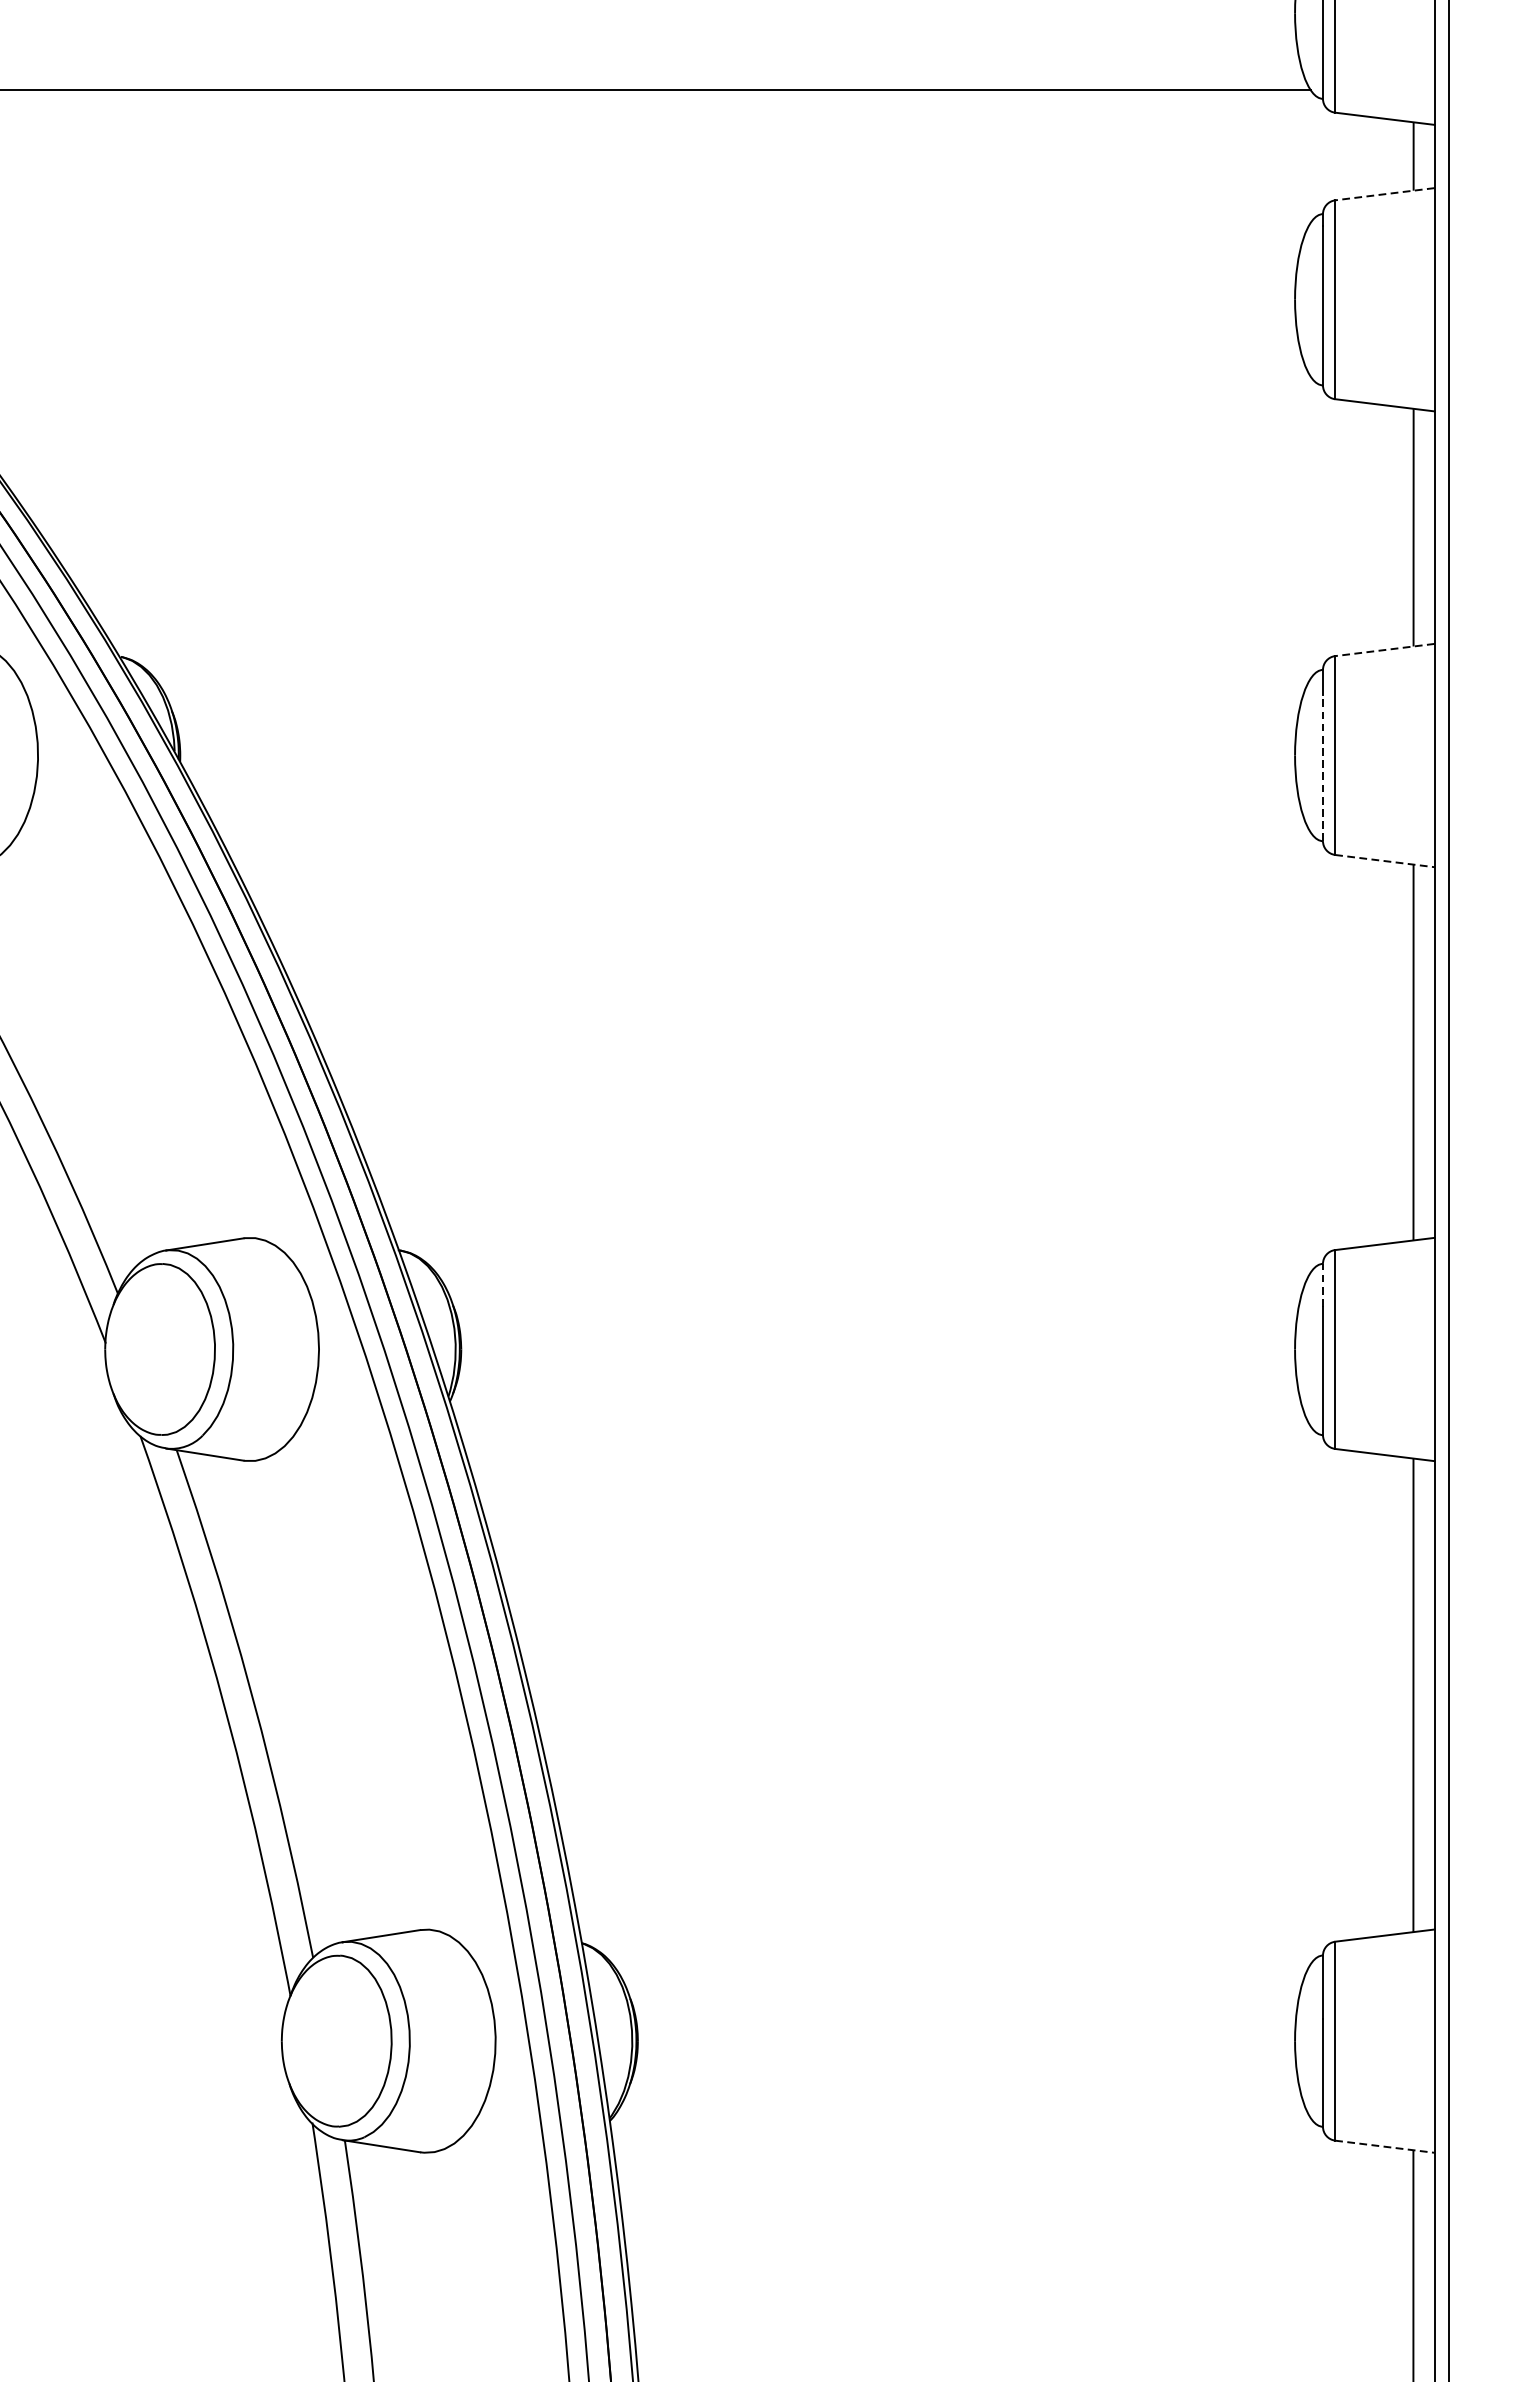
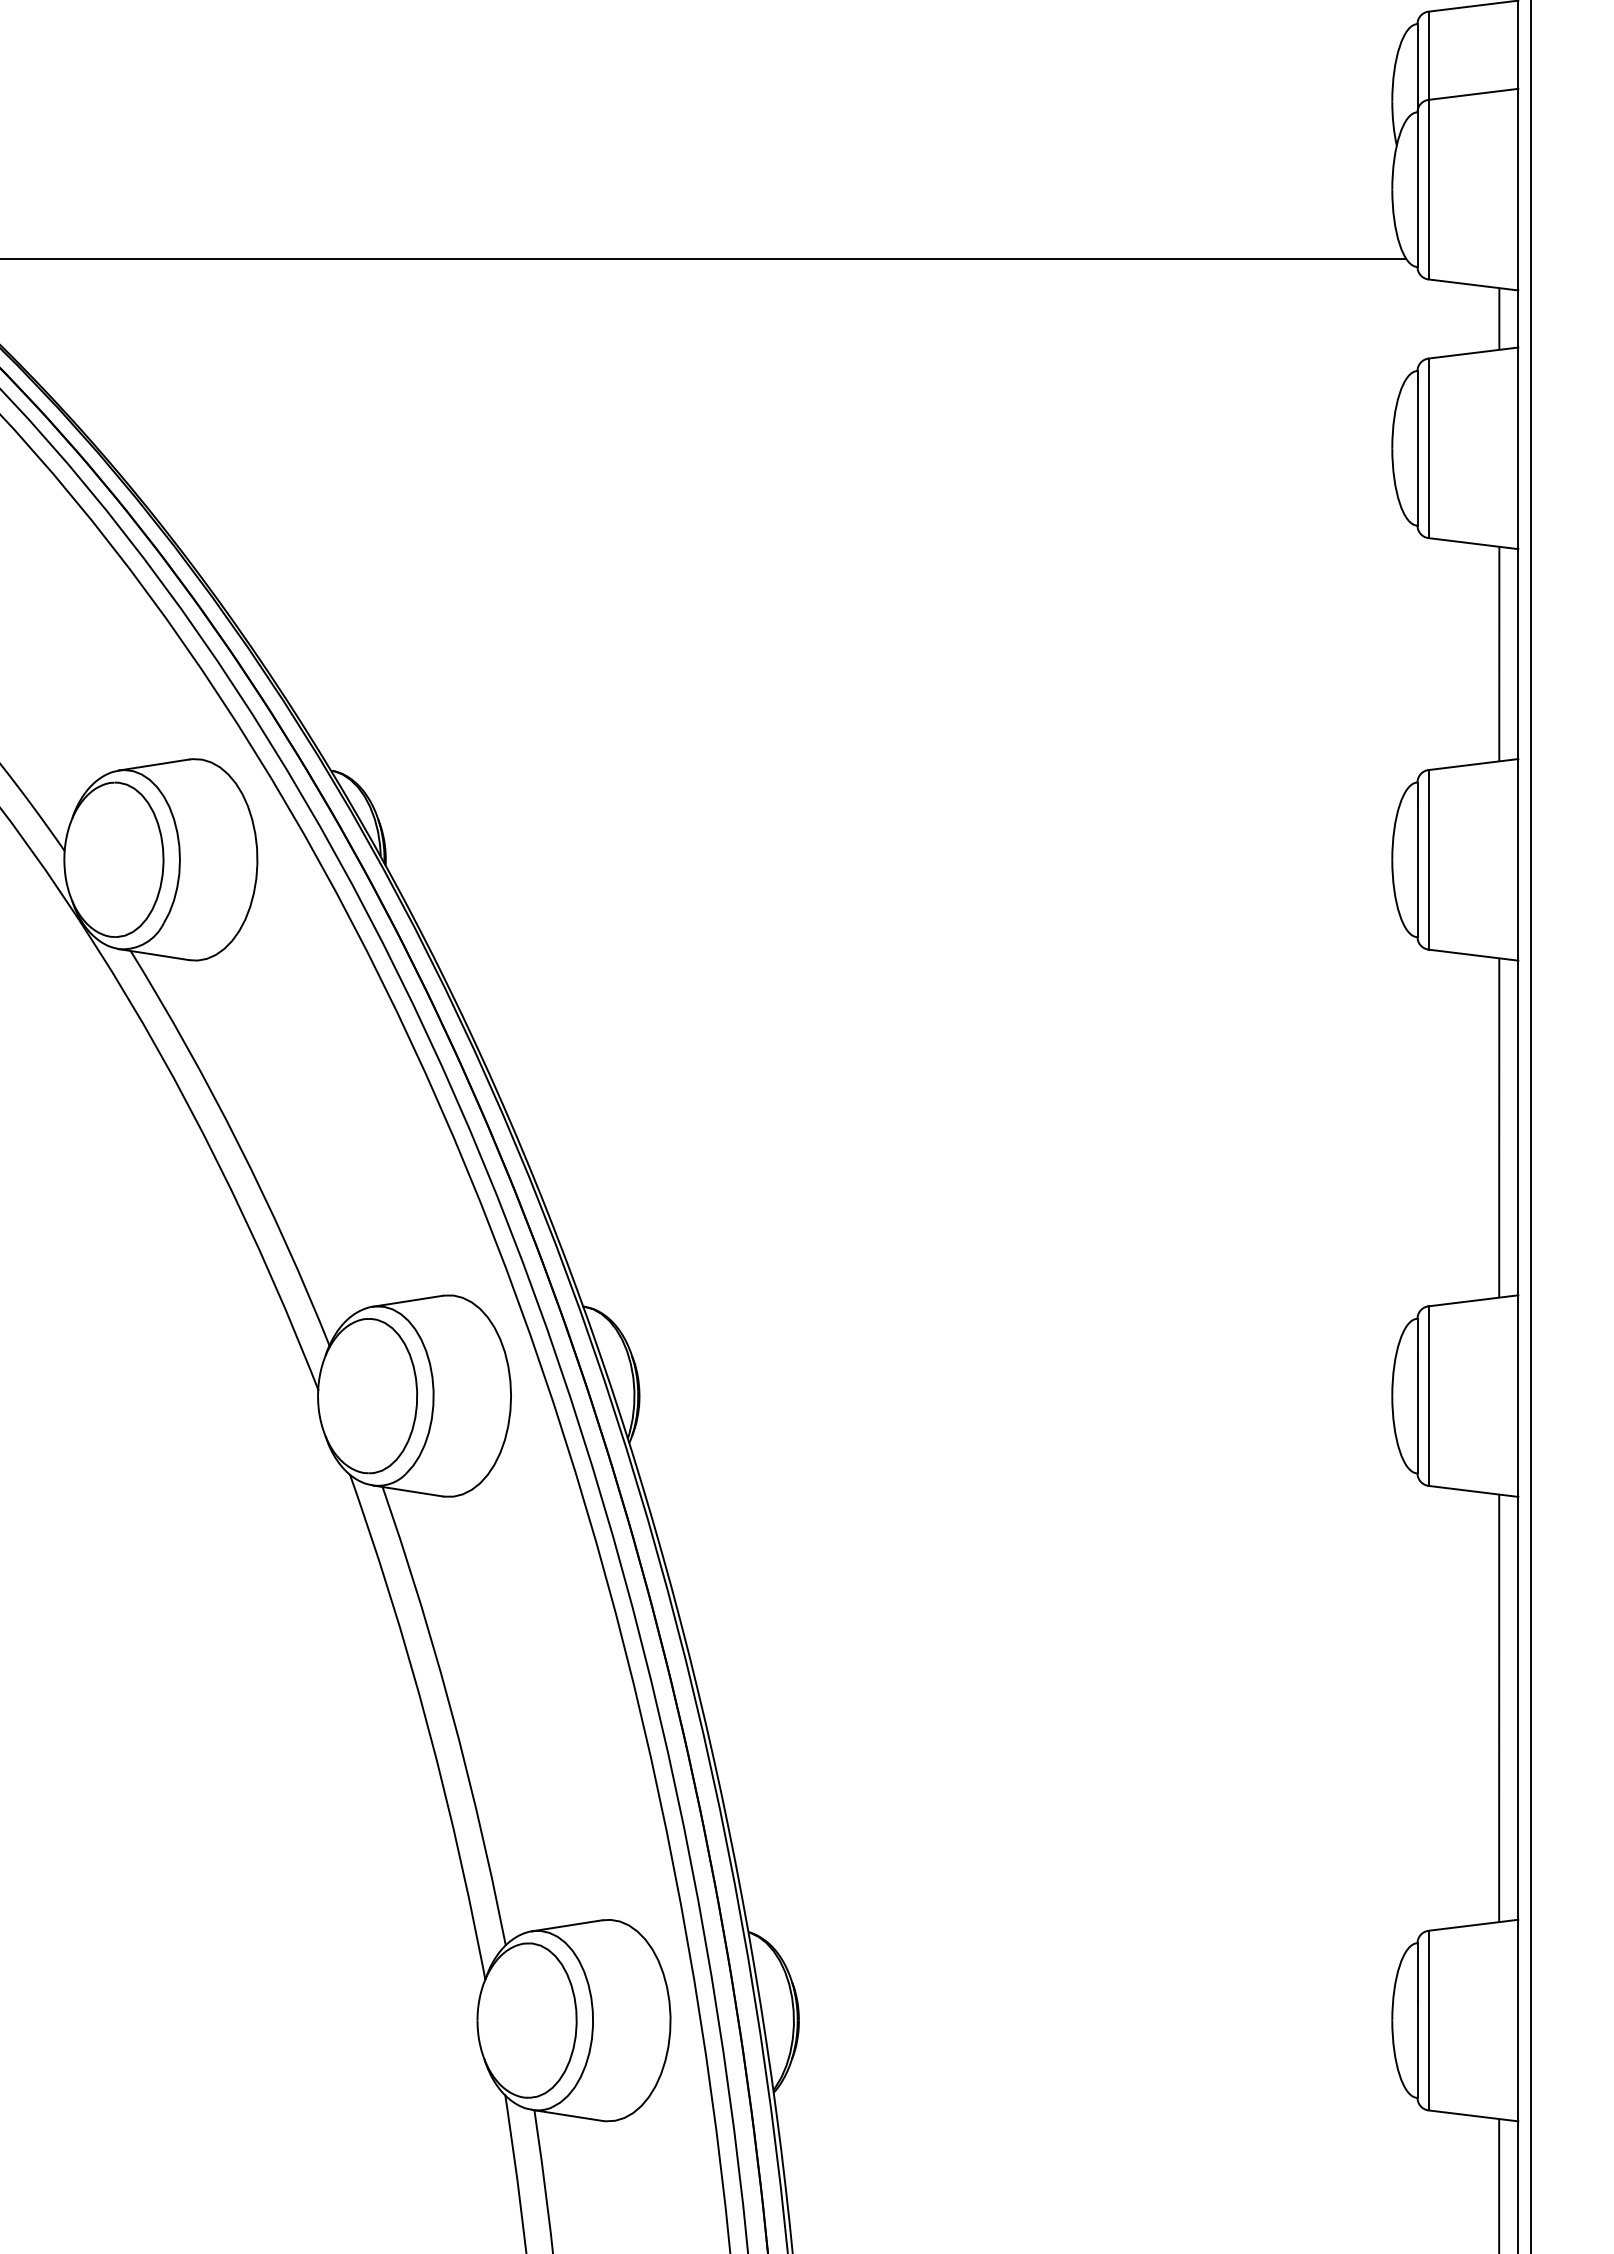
line: (1383, 194) -> (1472, 353), dashed -> solid
line: (1383, 649) -> (1472, 764), dashed -> solid
line: (1322, 768) -> (1417, 871), dashed -> solid
line: (1384, 861) -> (1473, 955), dashed -> solid
line: (1322, 1284) -> (1417, 1337), dashed -> solid
line: (1384, 2146) -> (1473, 2115), dashed -> solid

